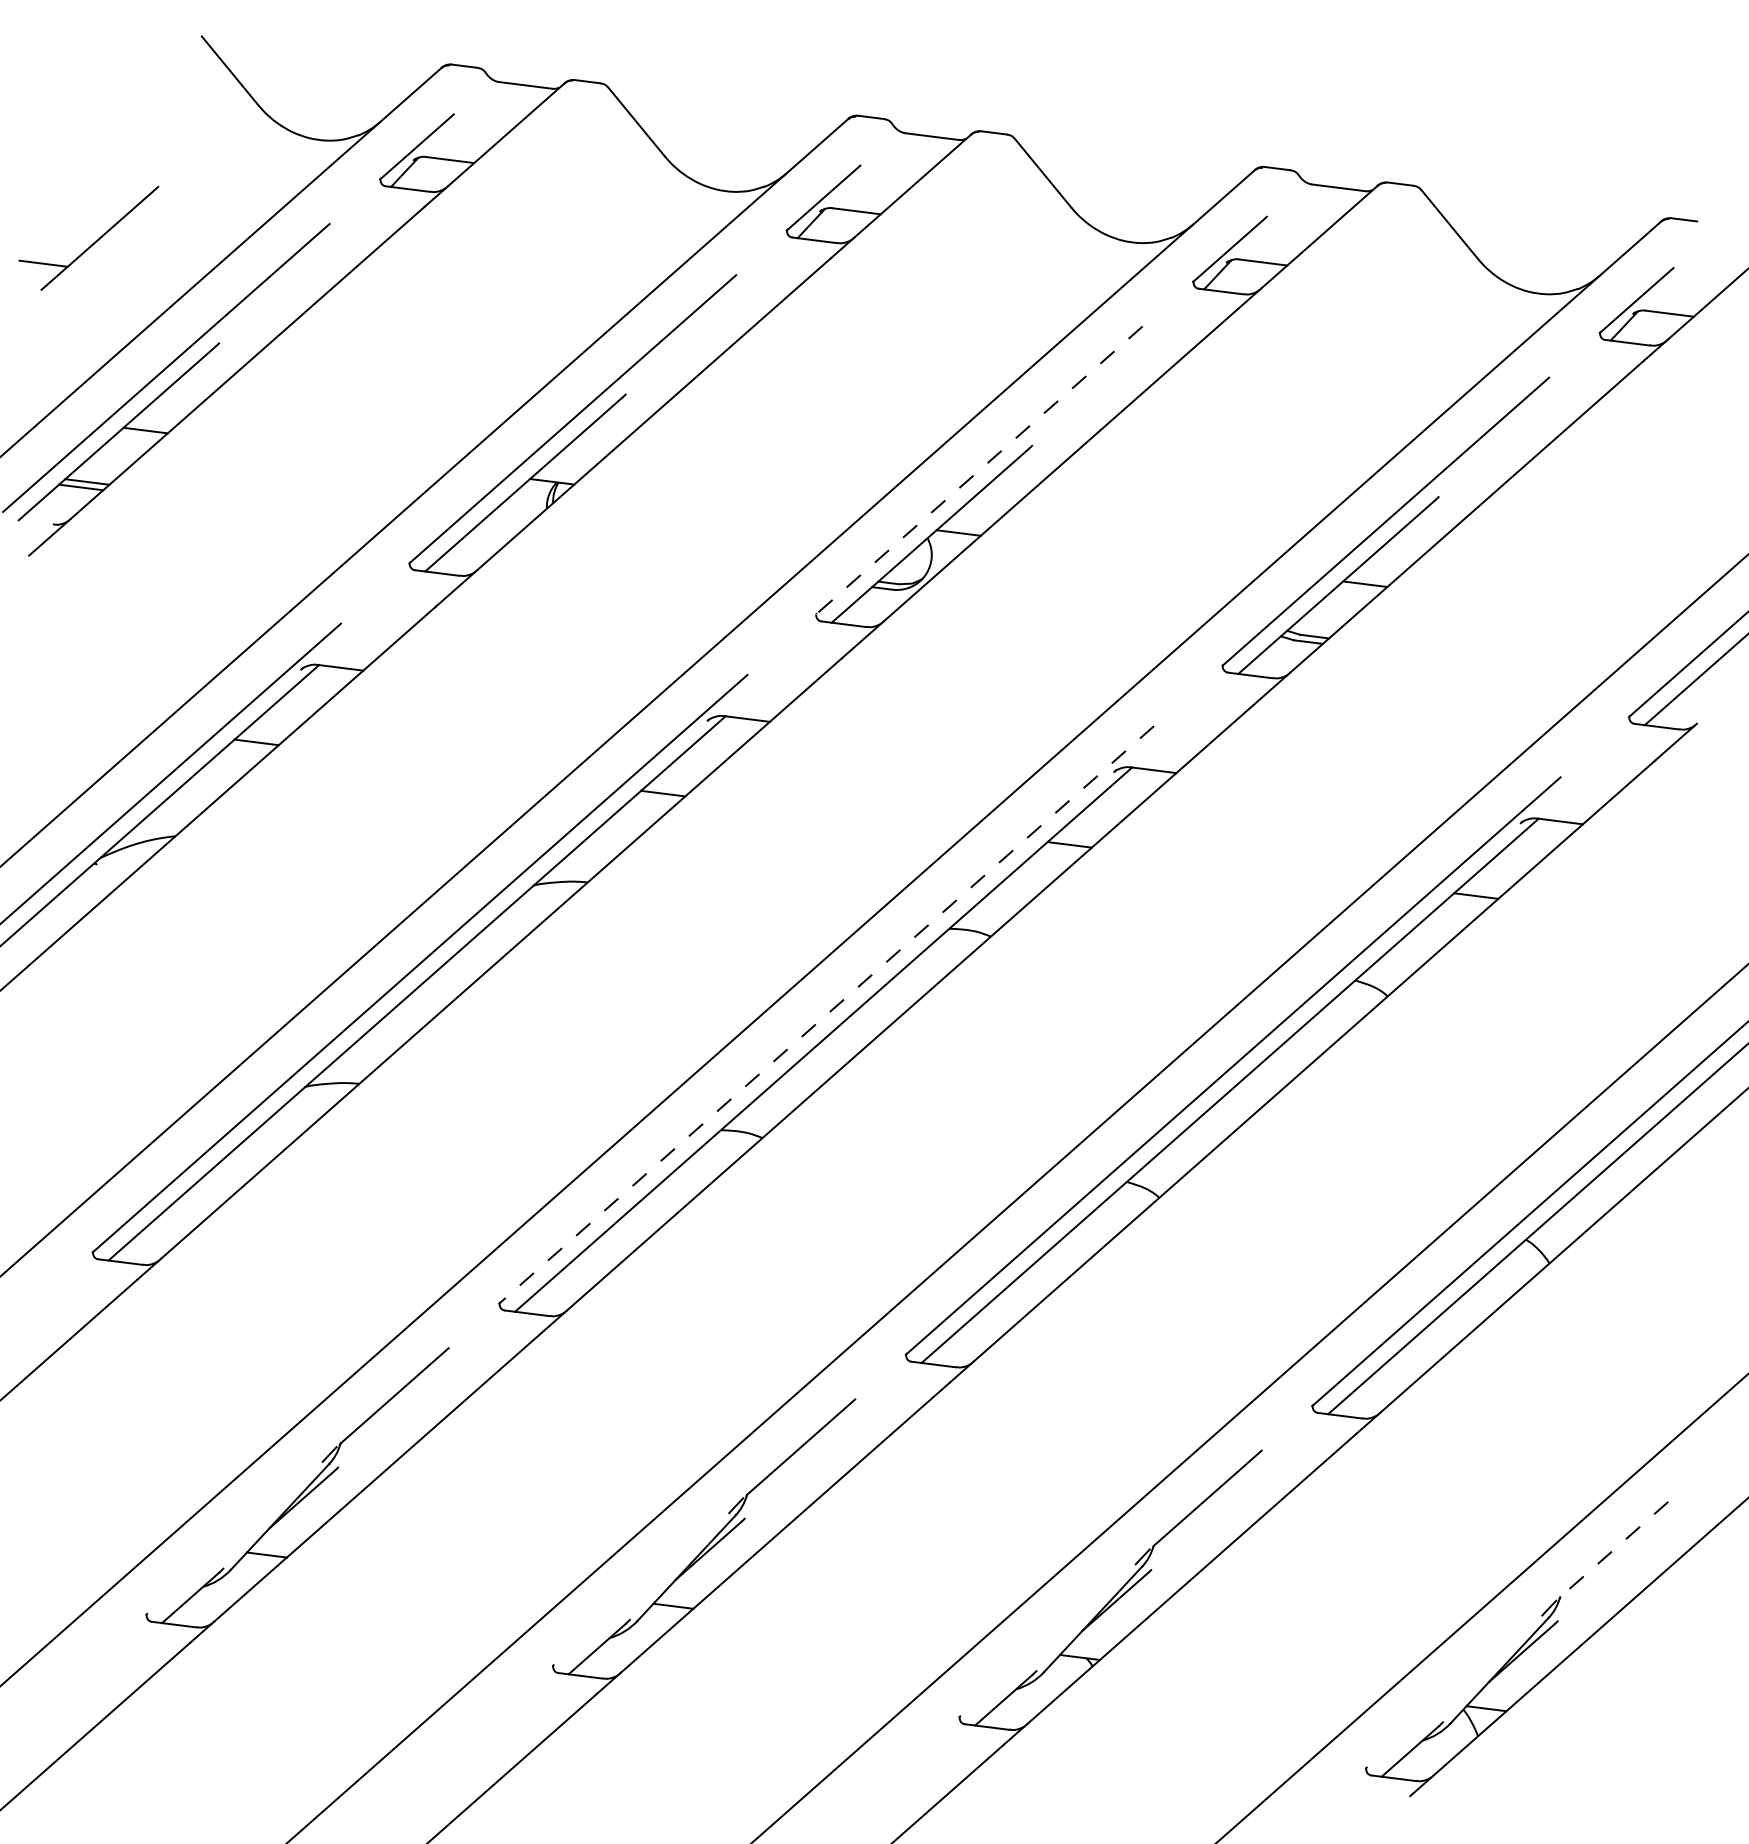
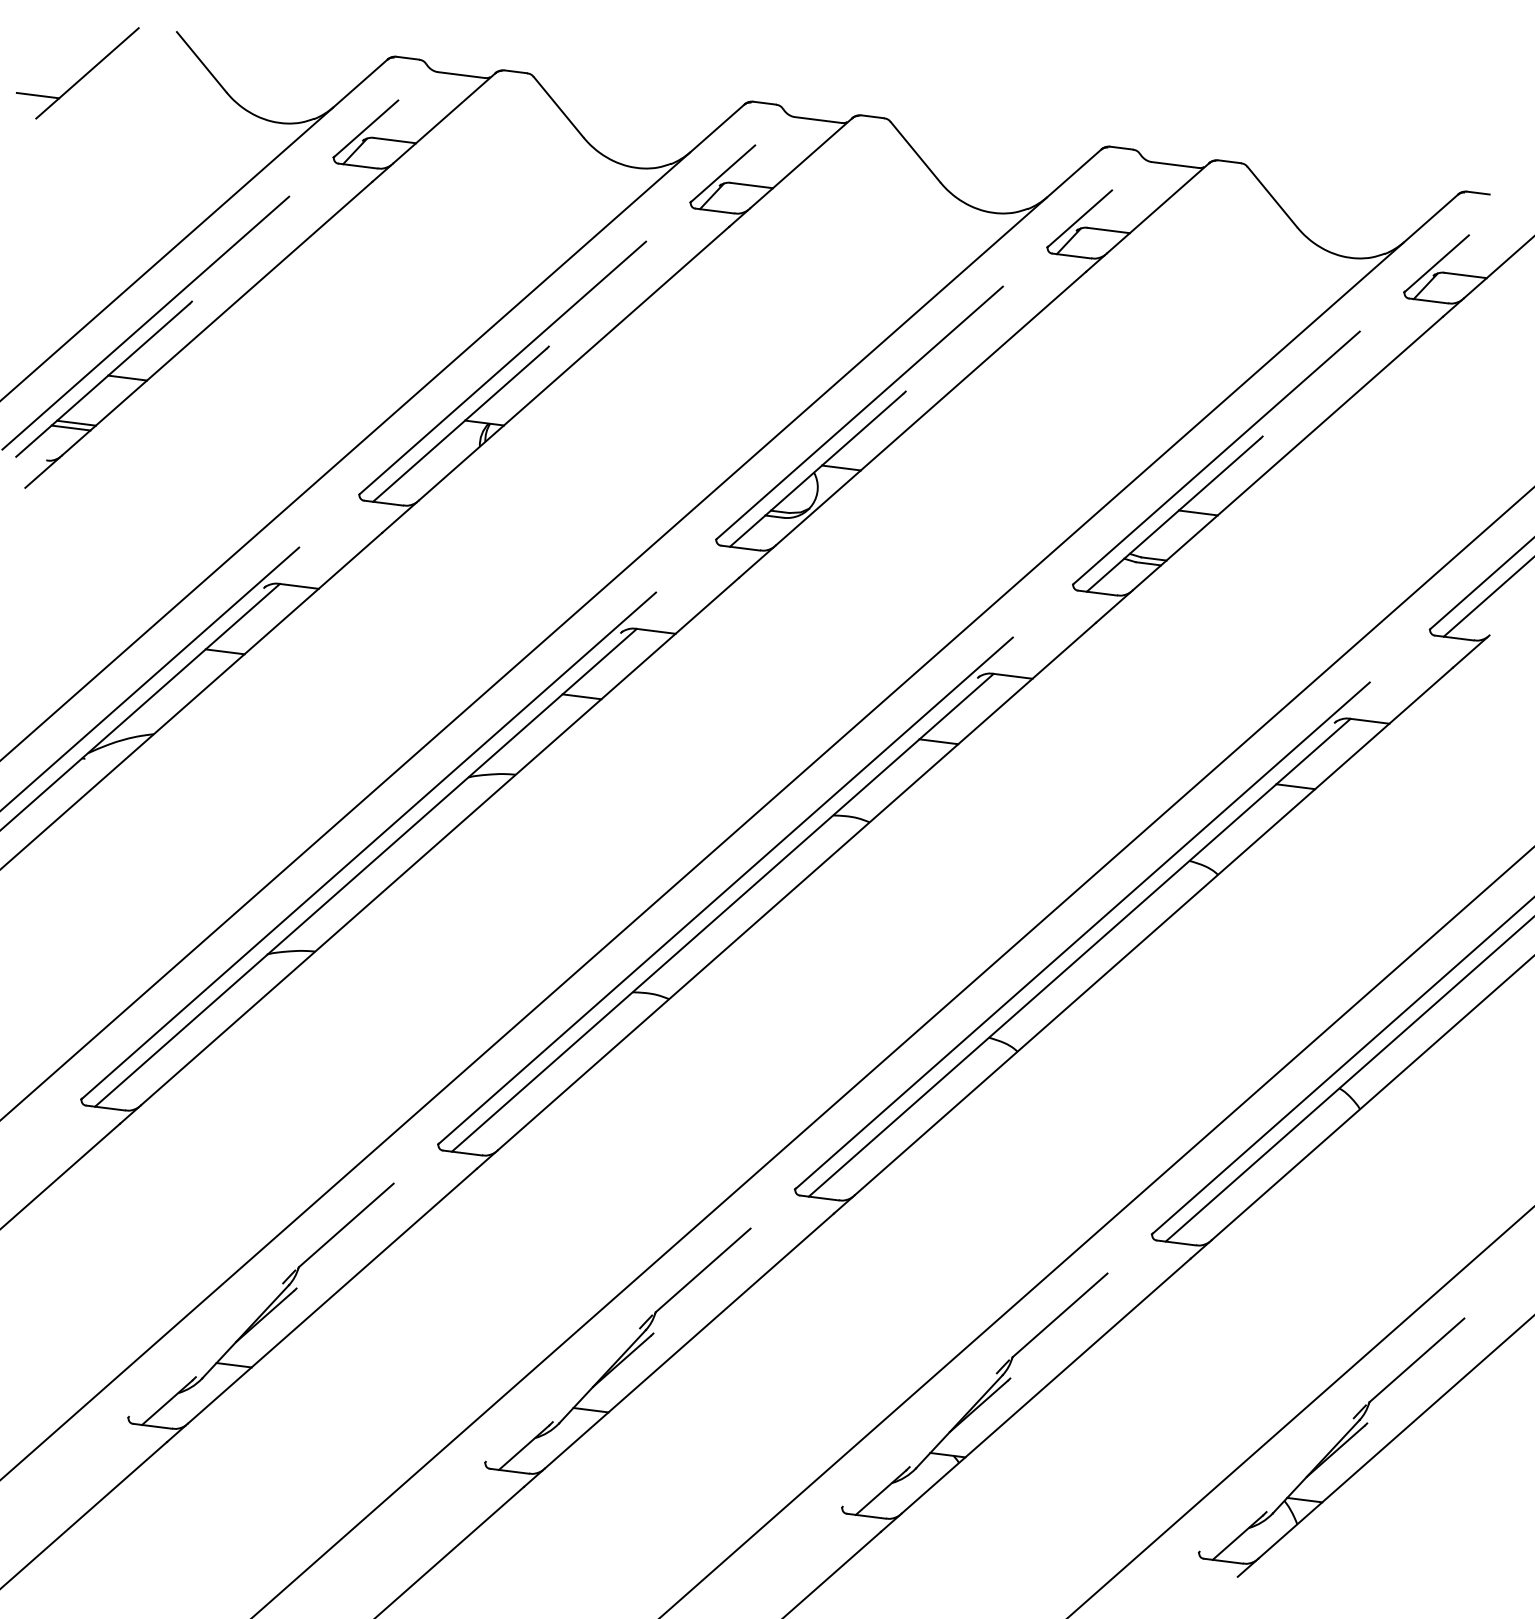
part: (88, 238) -> (77, 73), moved
line: (979, 470) -> (859, 413), dashed -> solid
line: (826, 1015) -> (725, 891), dashed -> solid
line: (1613, 1549) -> (1416, 1360), dashed -> solid

